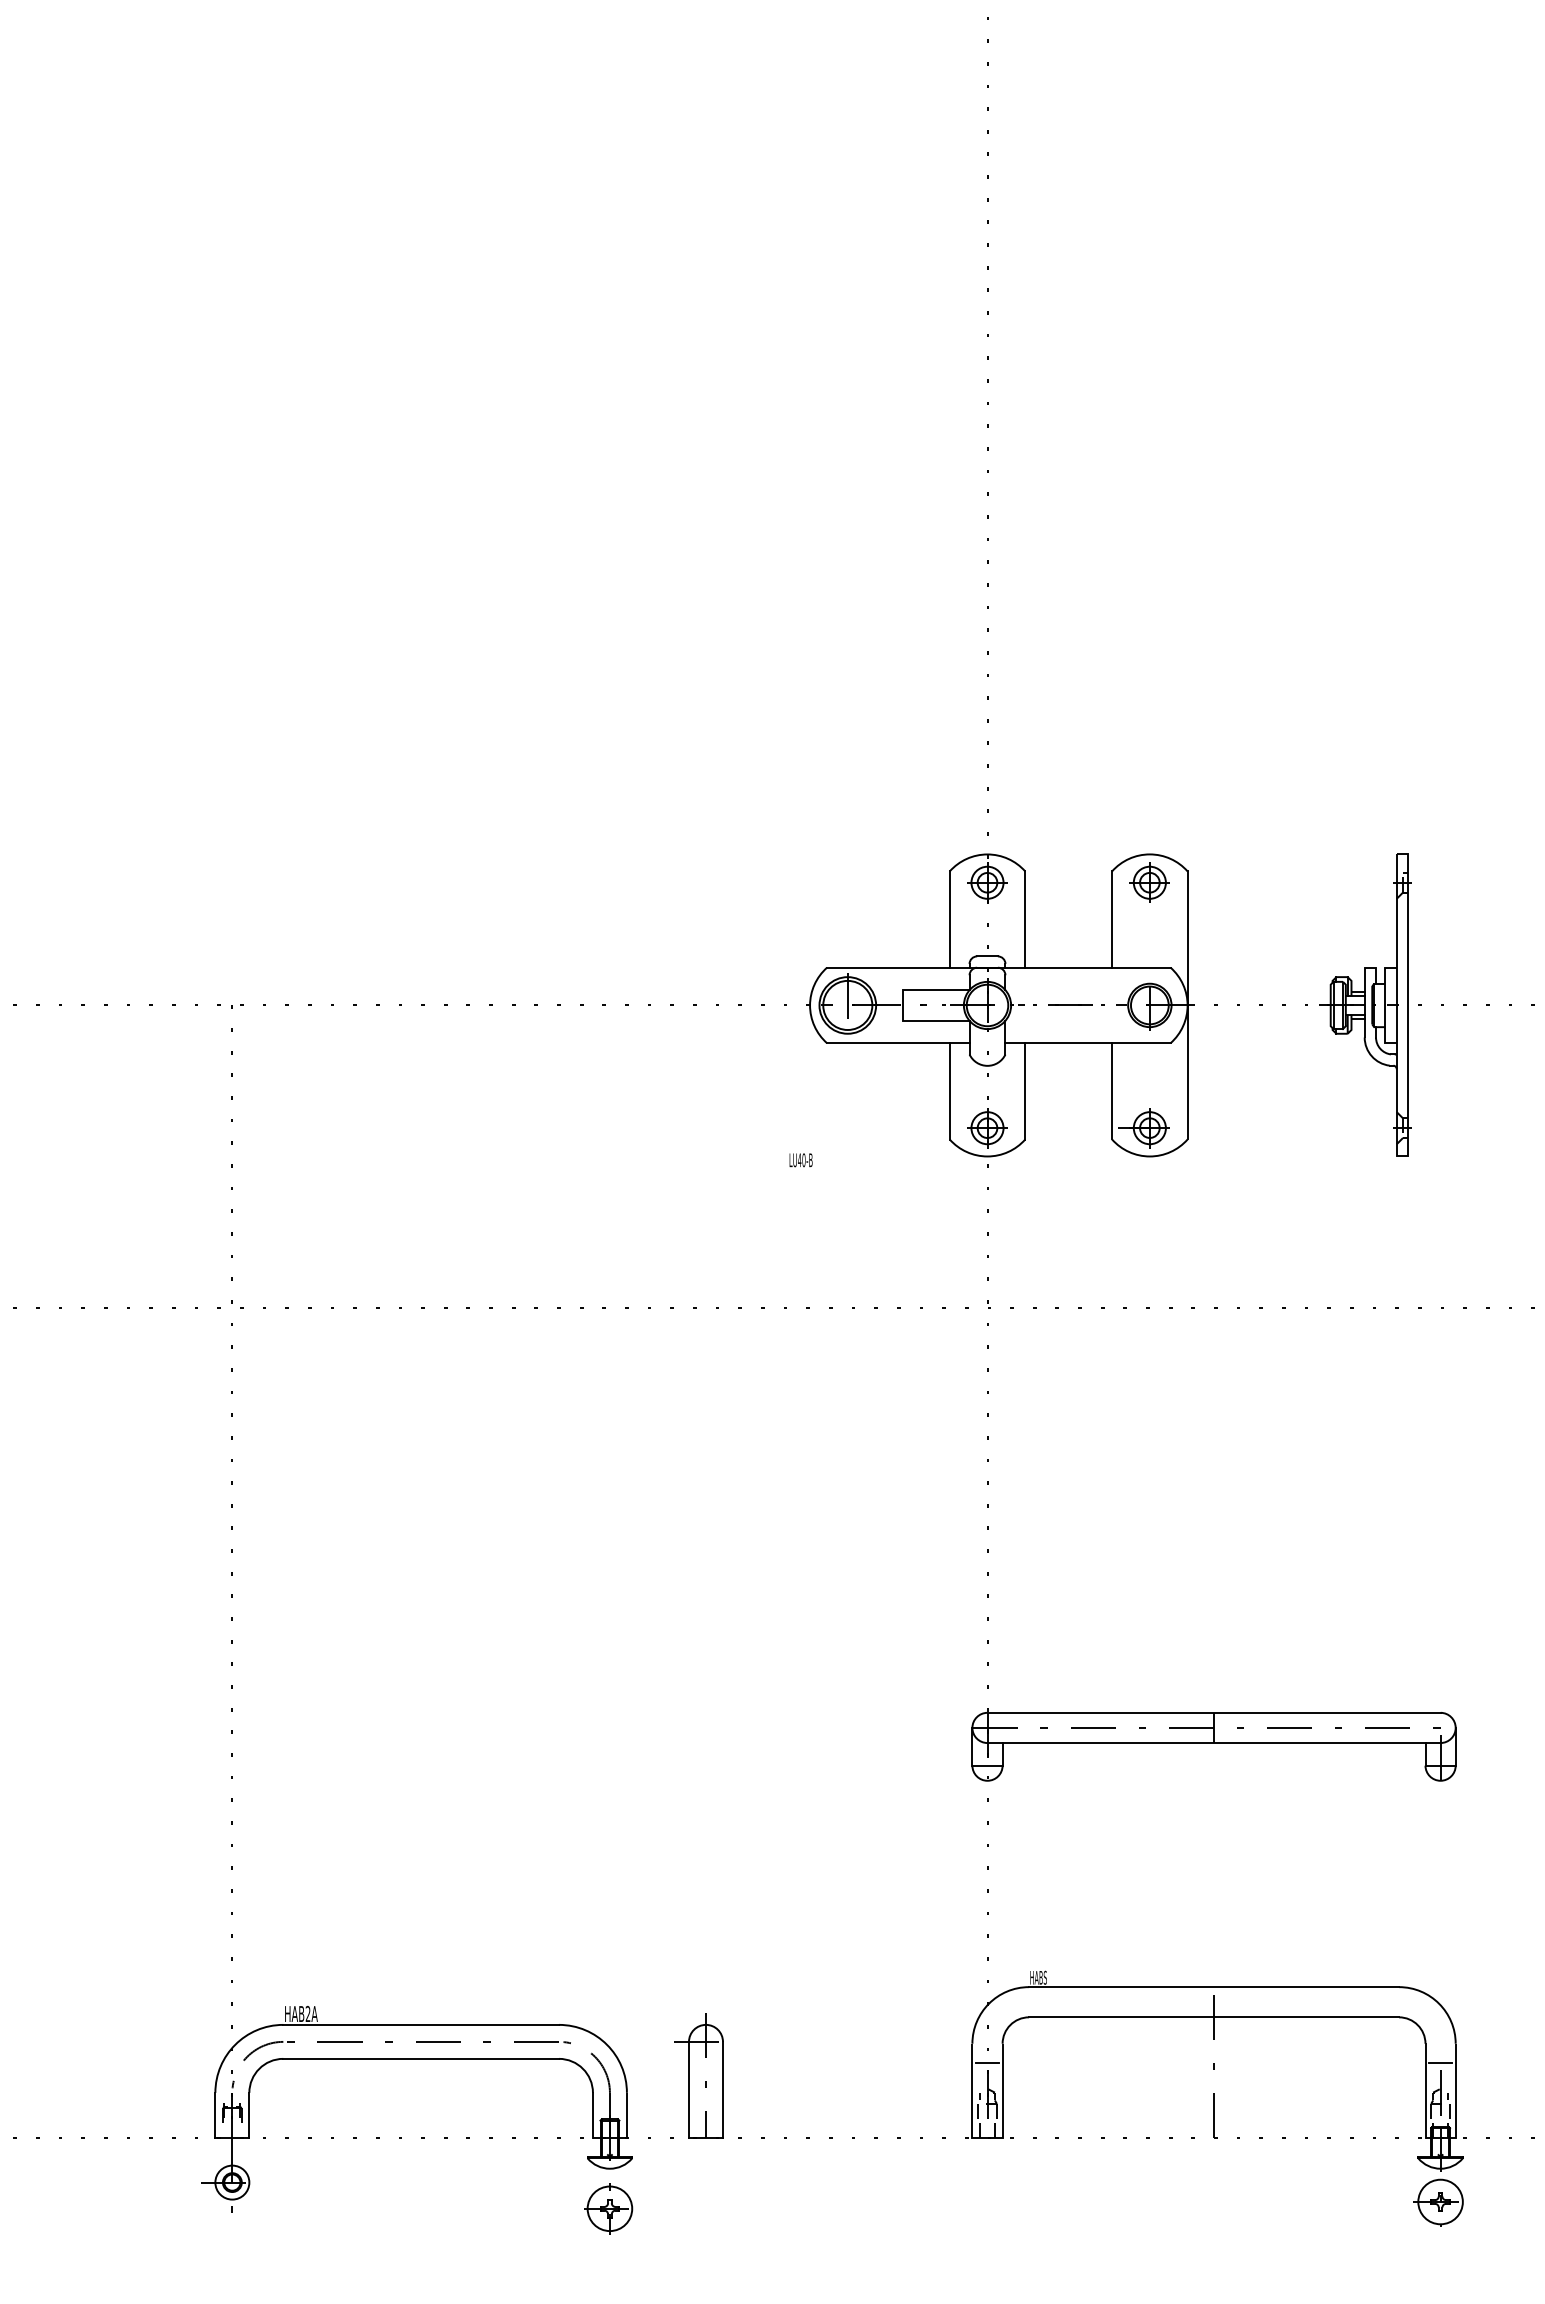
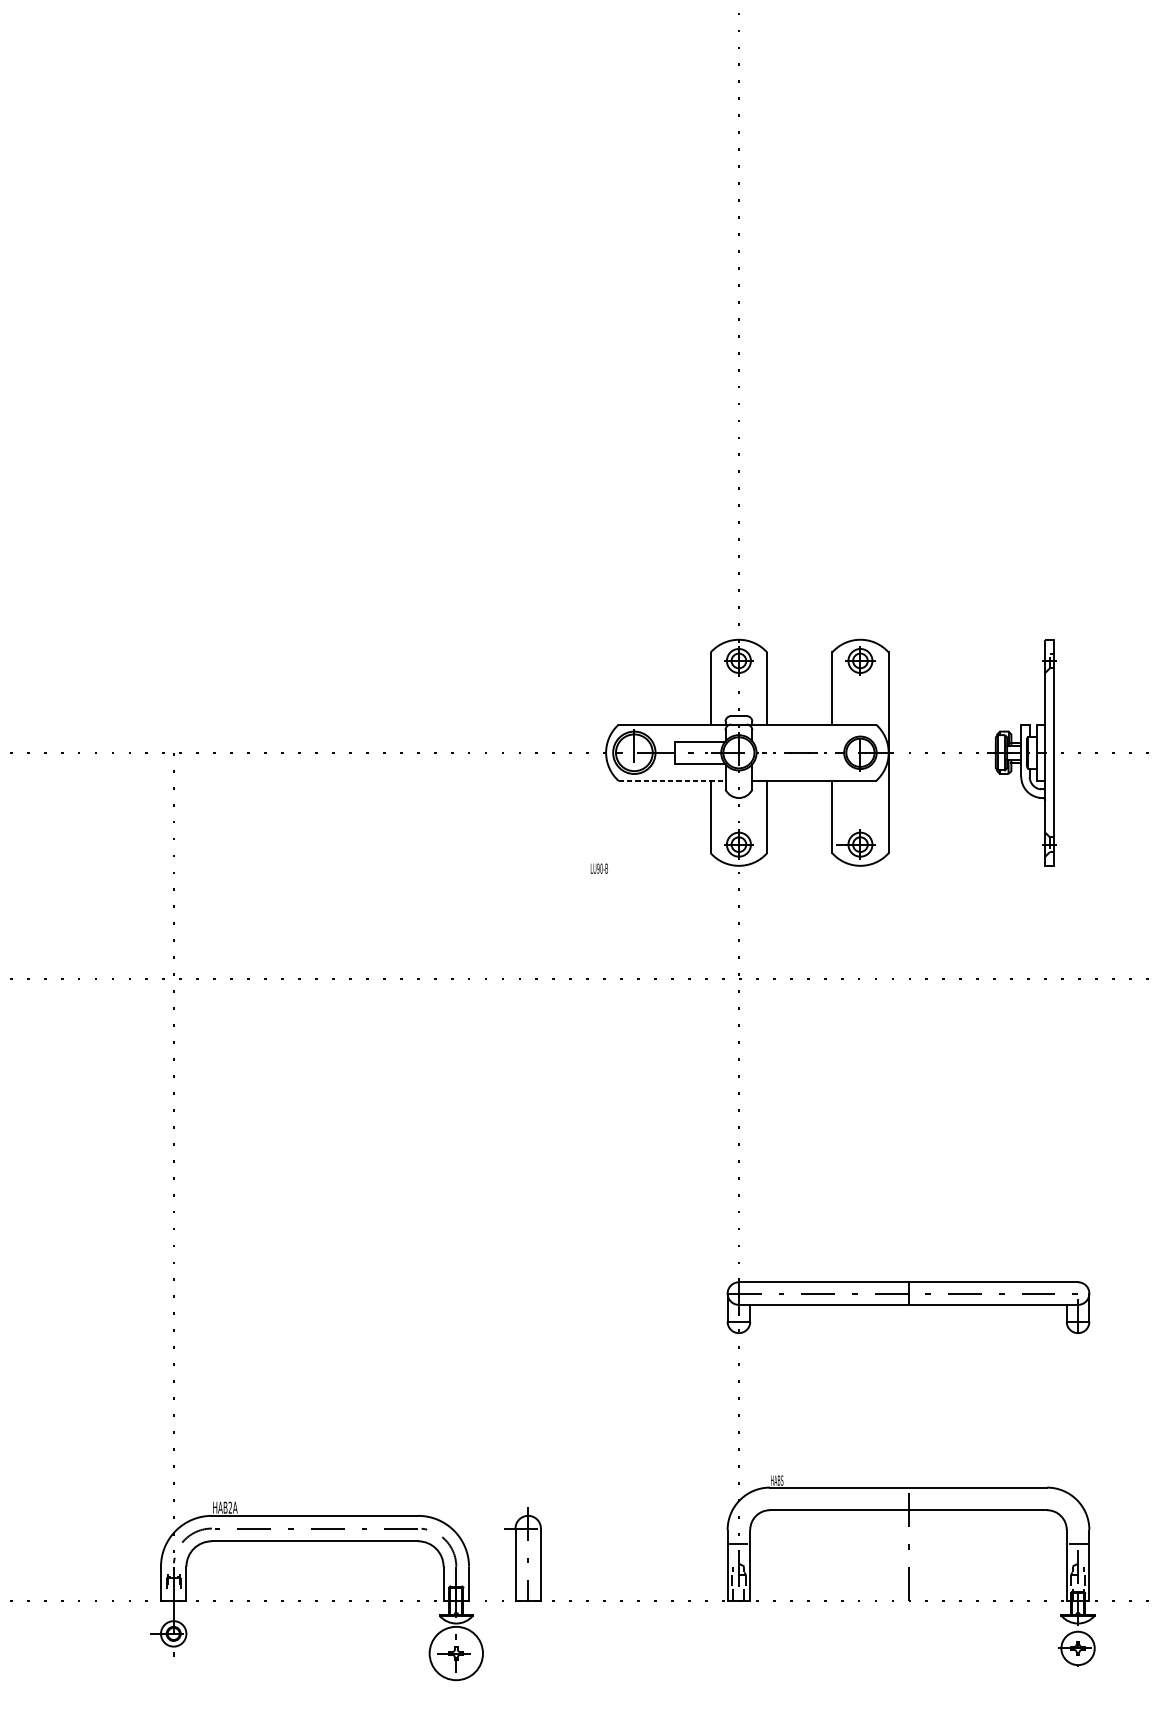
line: (898, 1043) -> (672, 781), solid -> dashed
text: (799, 1160) -> (598, 868), LU40-B -> LU90-B
circle: (609, 2208) -> (455, 1653), size x1.6

